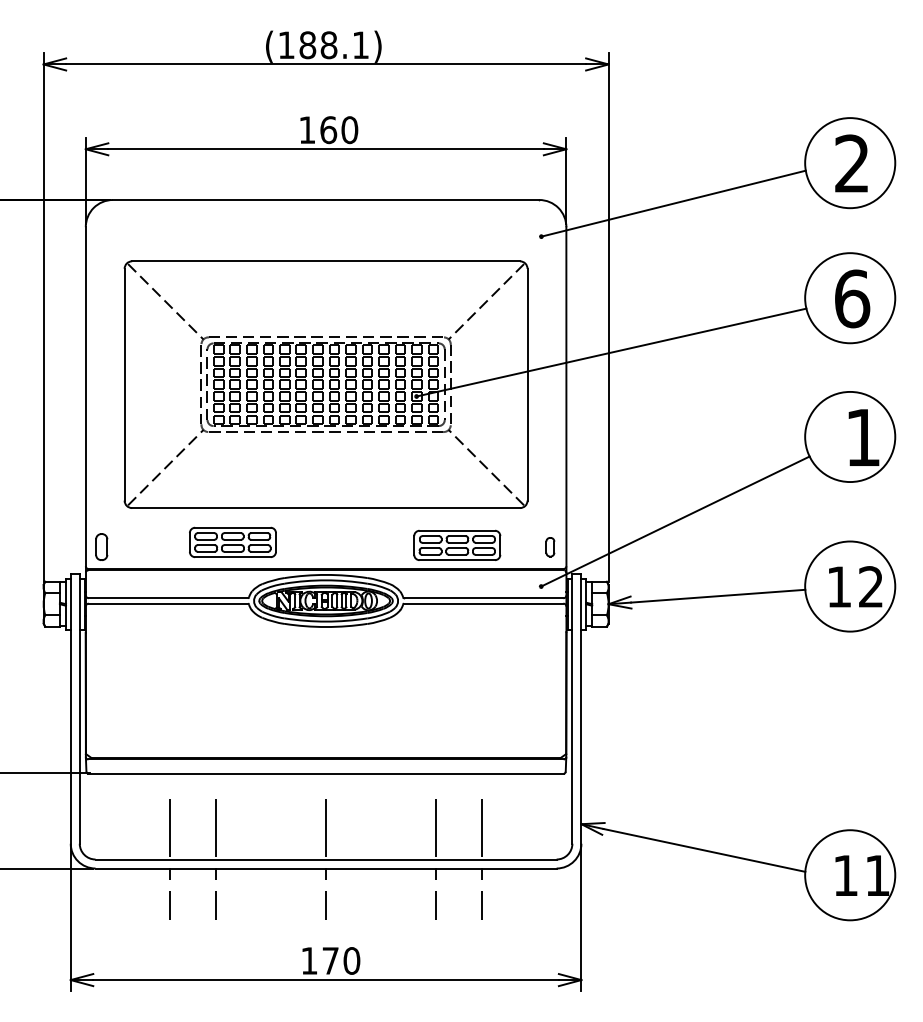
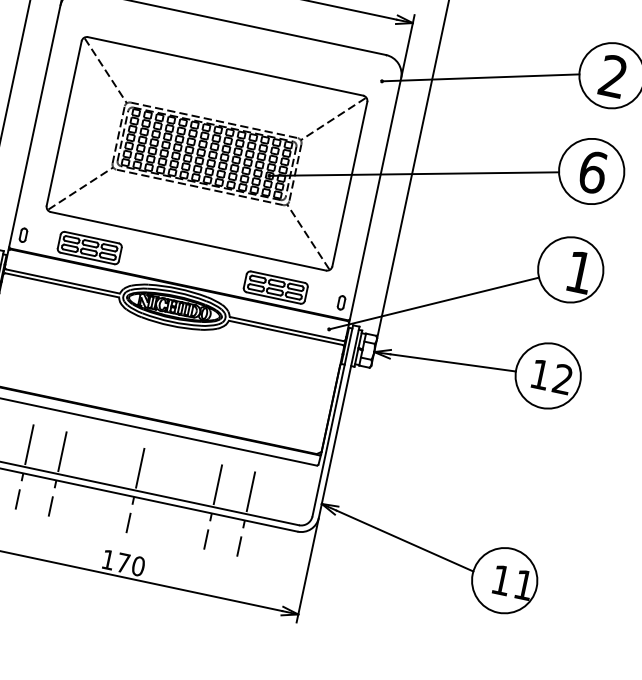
part: (232, 541) -> (89, 247), moved
part: (101, 547) -> (23, 235), size x0.71

